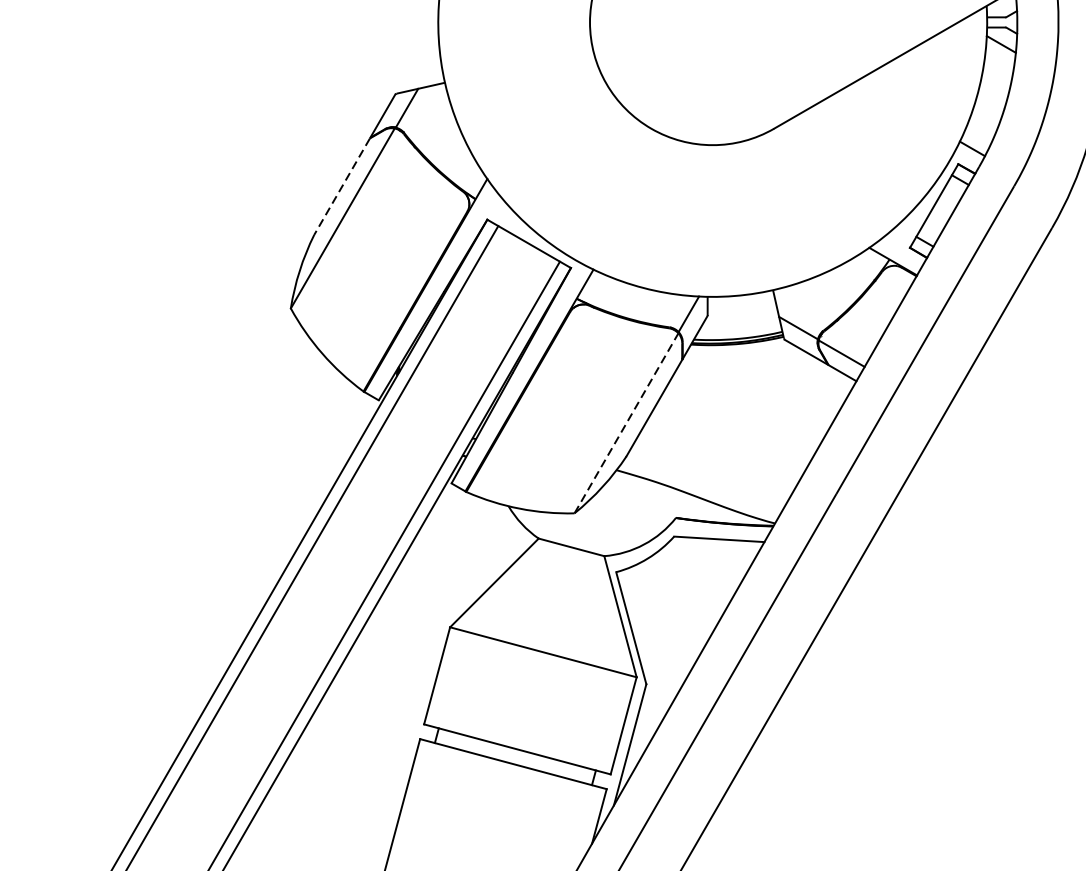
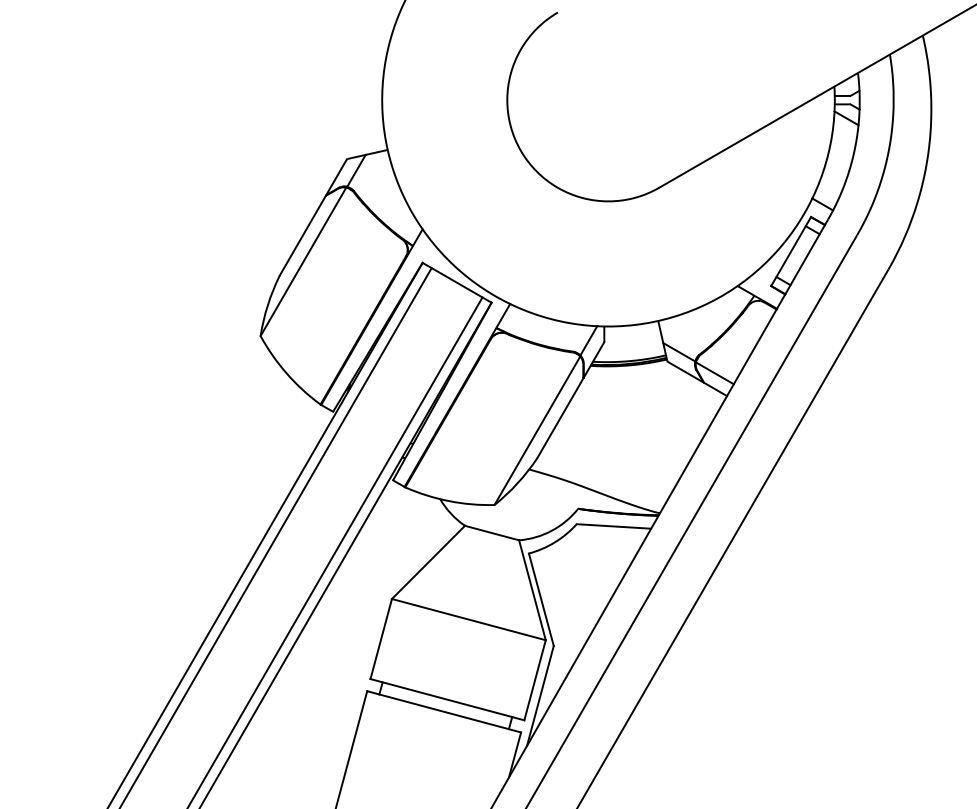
line: (341, 186) -> (302, 235), dashed -> solid
line: (626, 422) -> (537, 430), dashed -> solid

